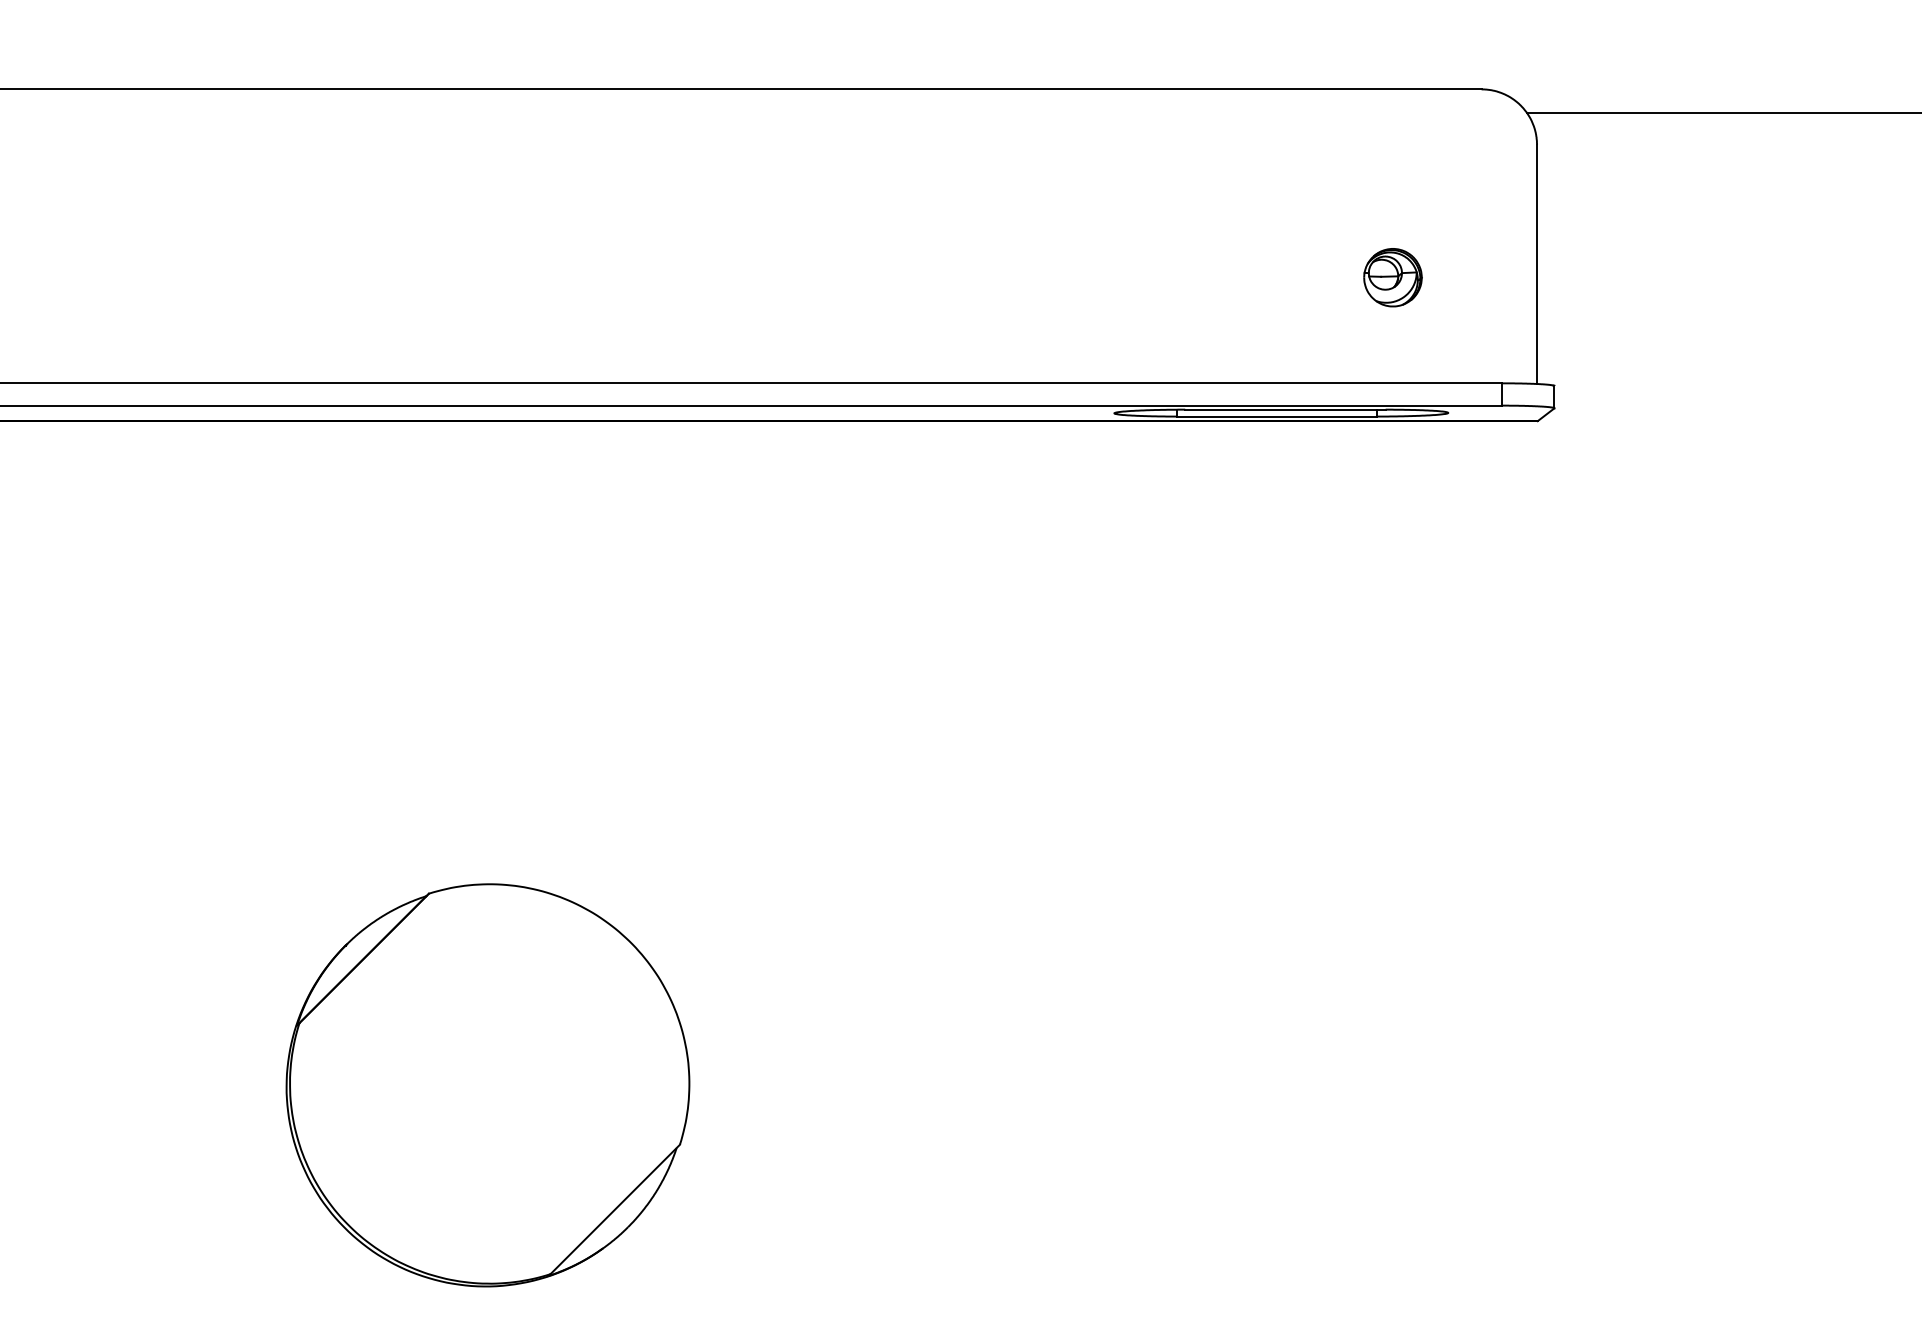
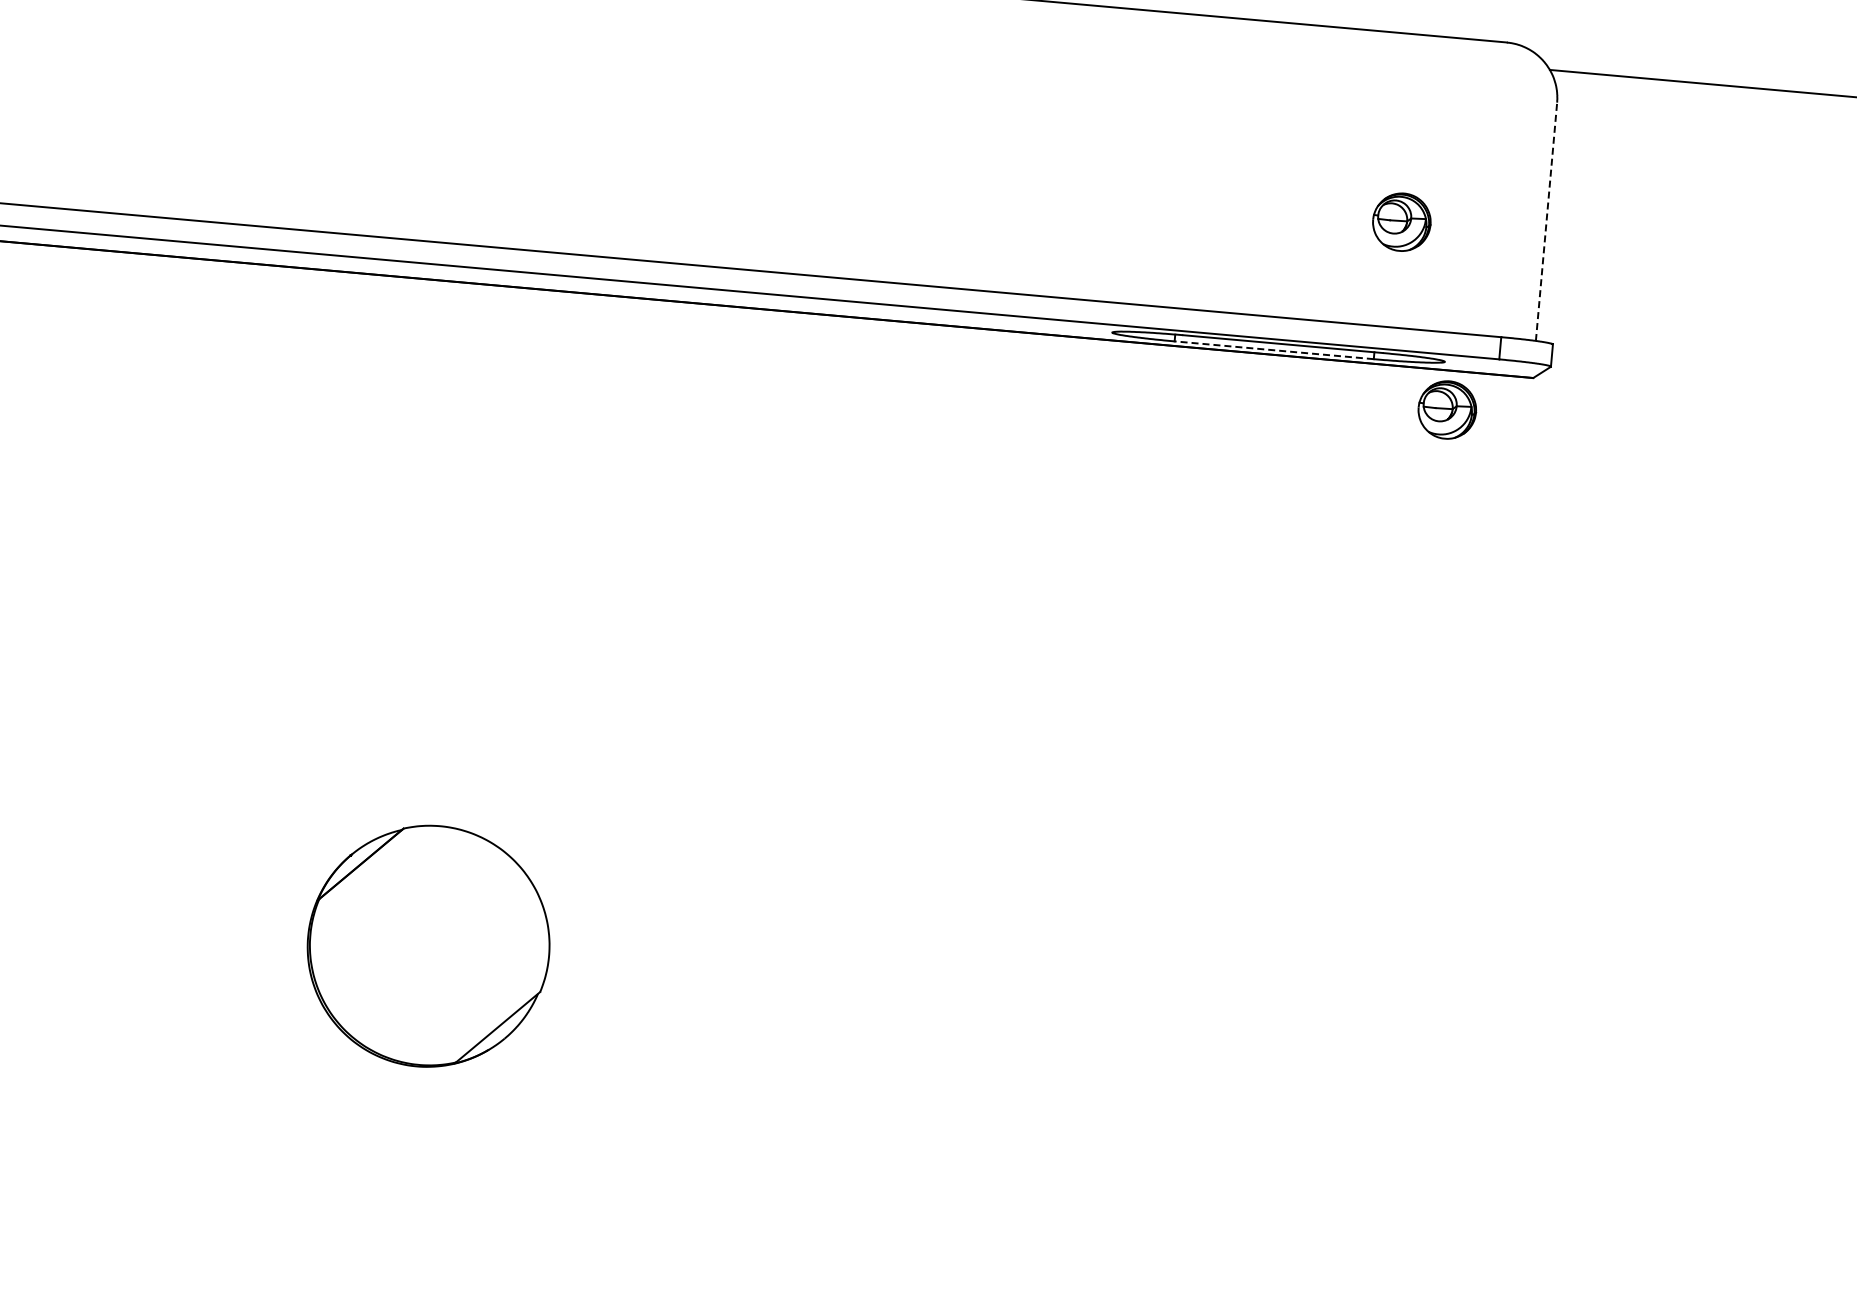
line: (1537, 264) -> (1546, 221), solid -> dashed
line: (1277, 416) -> (1274, 350), solid -> dashed
part: (1454, 460) -> (1446, 409), added
part: (487, 1085) -> (428, 946), size x0.6

